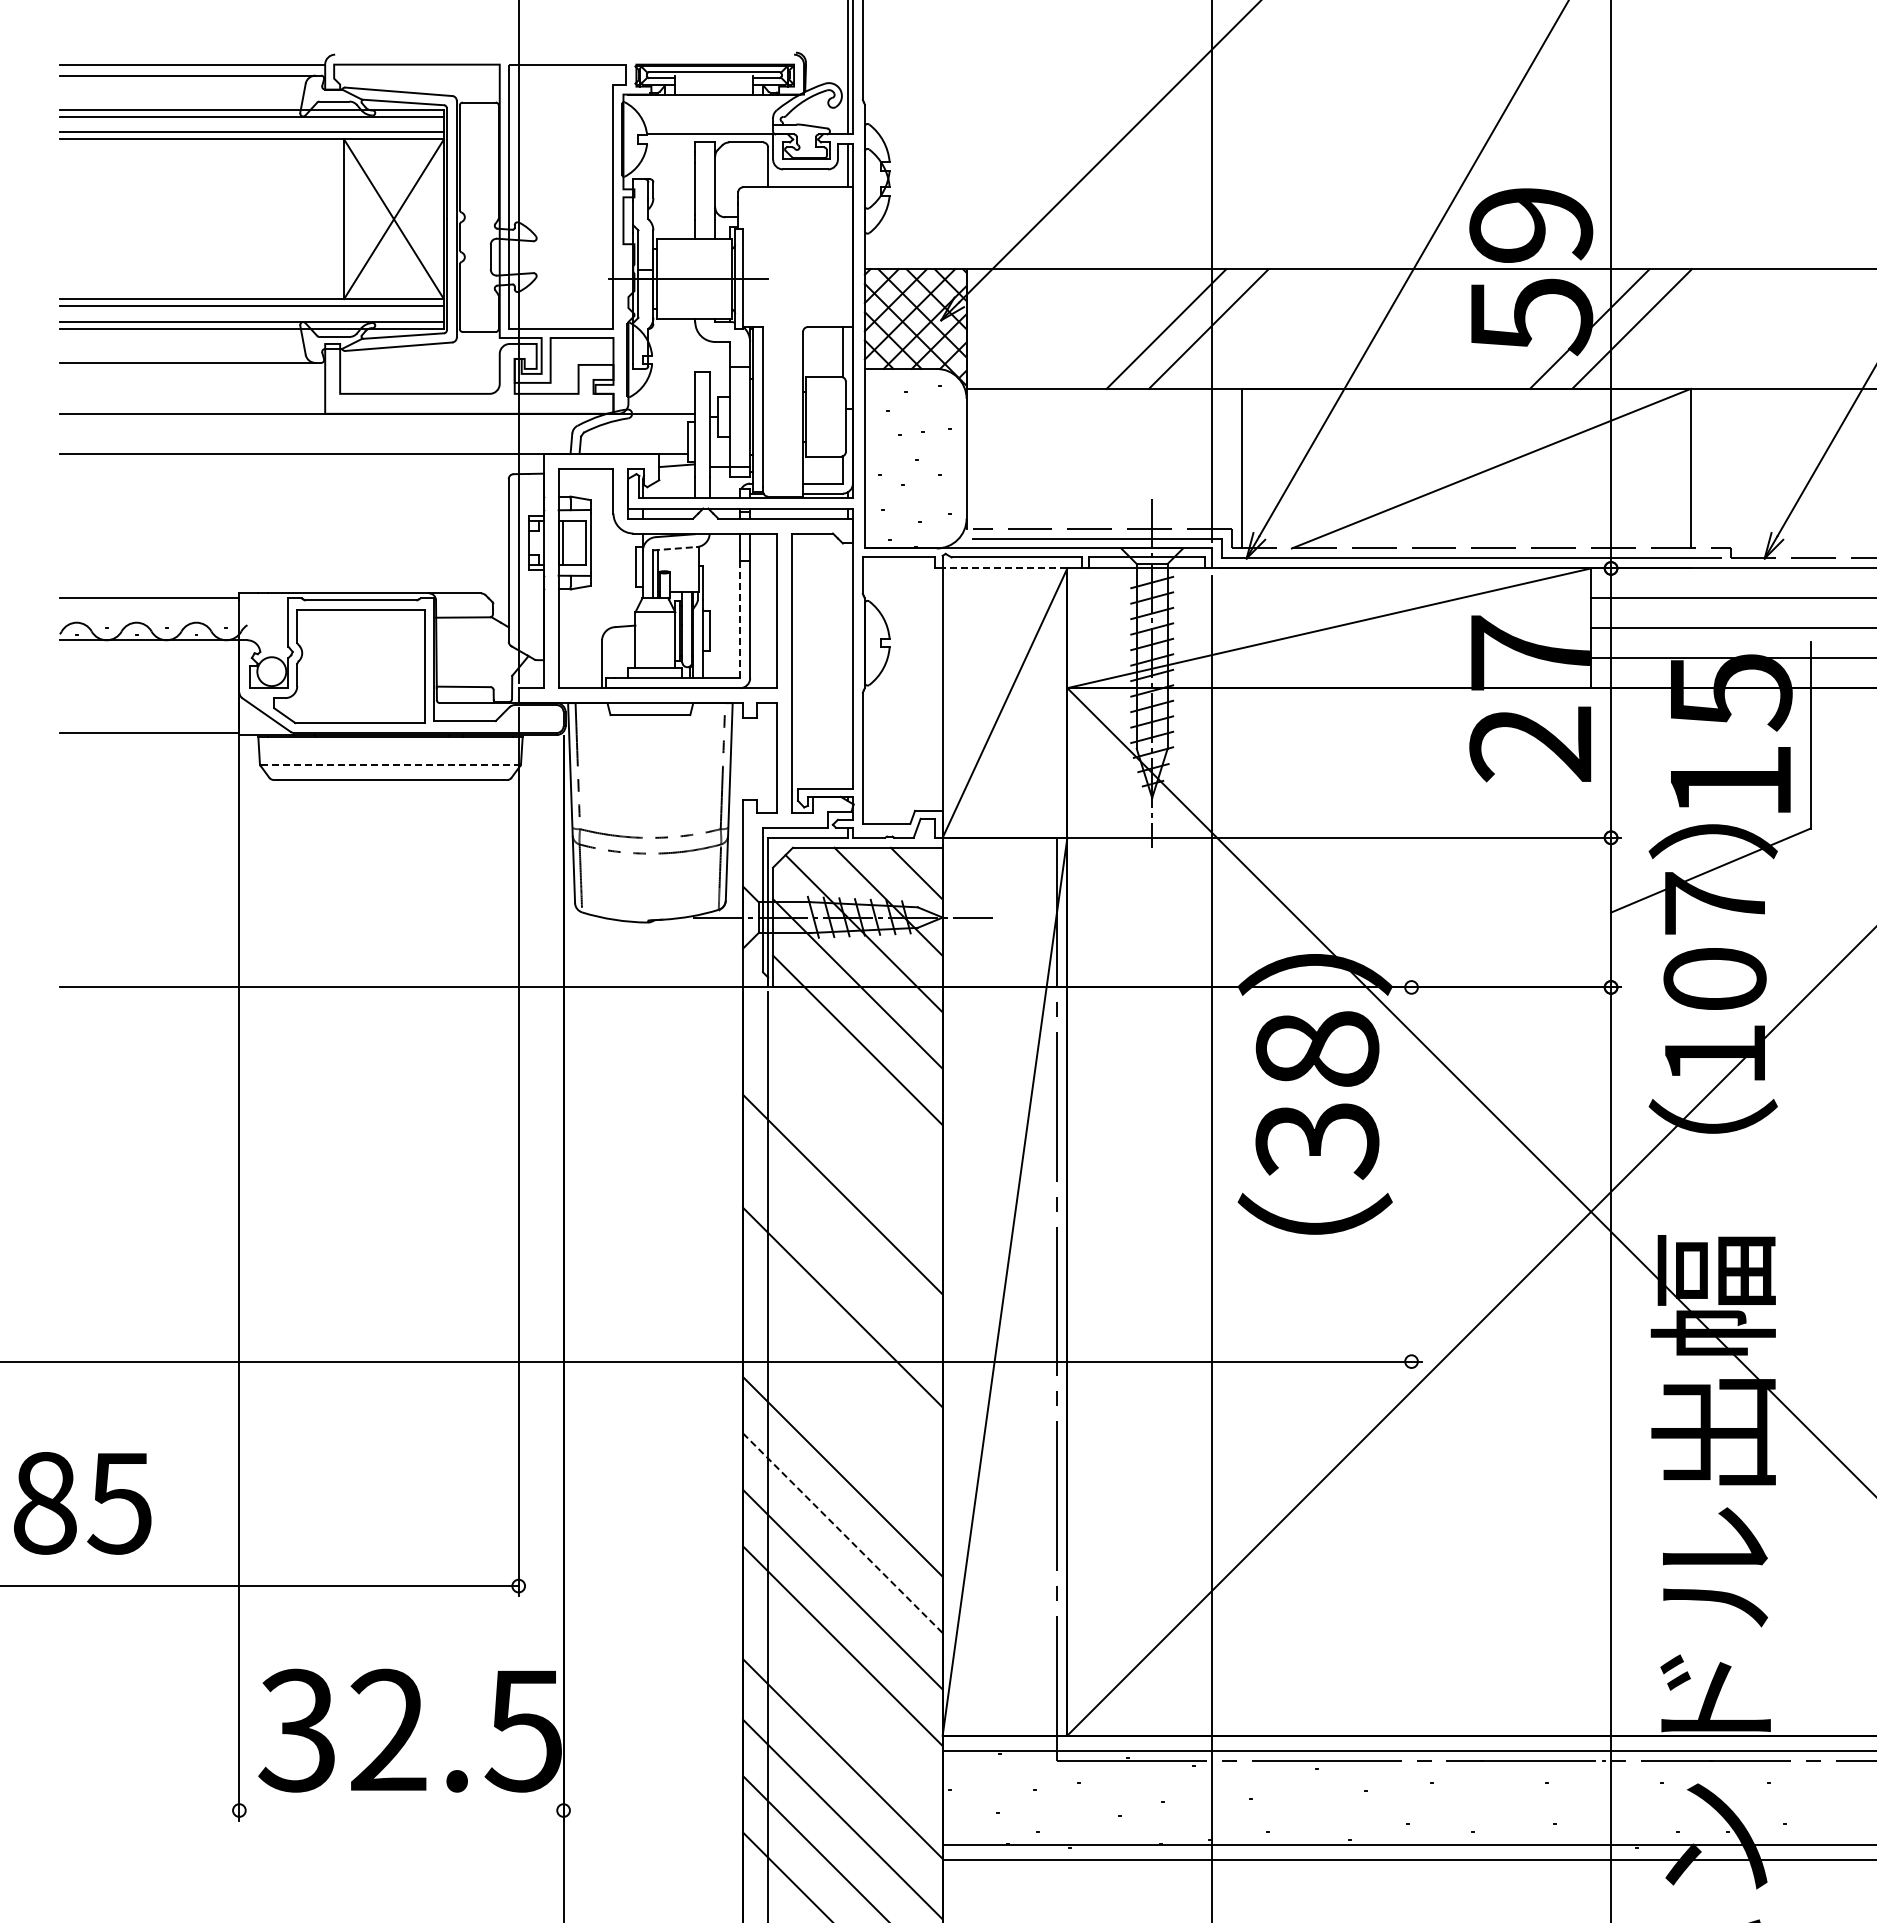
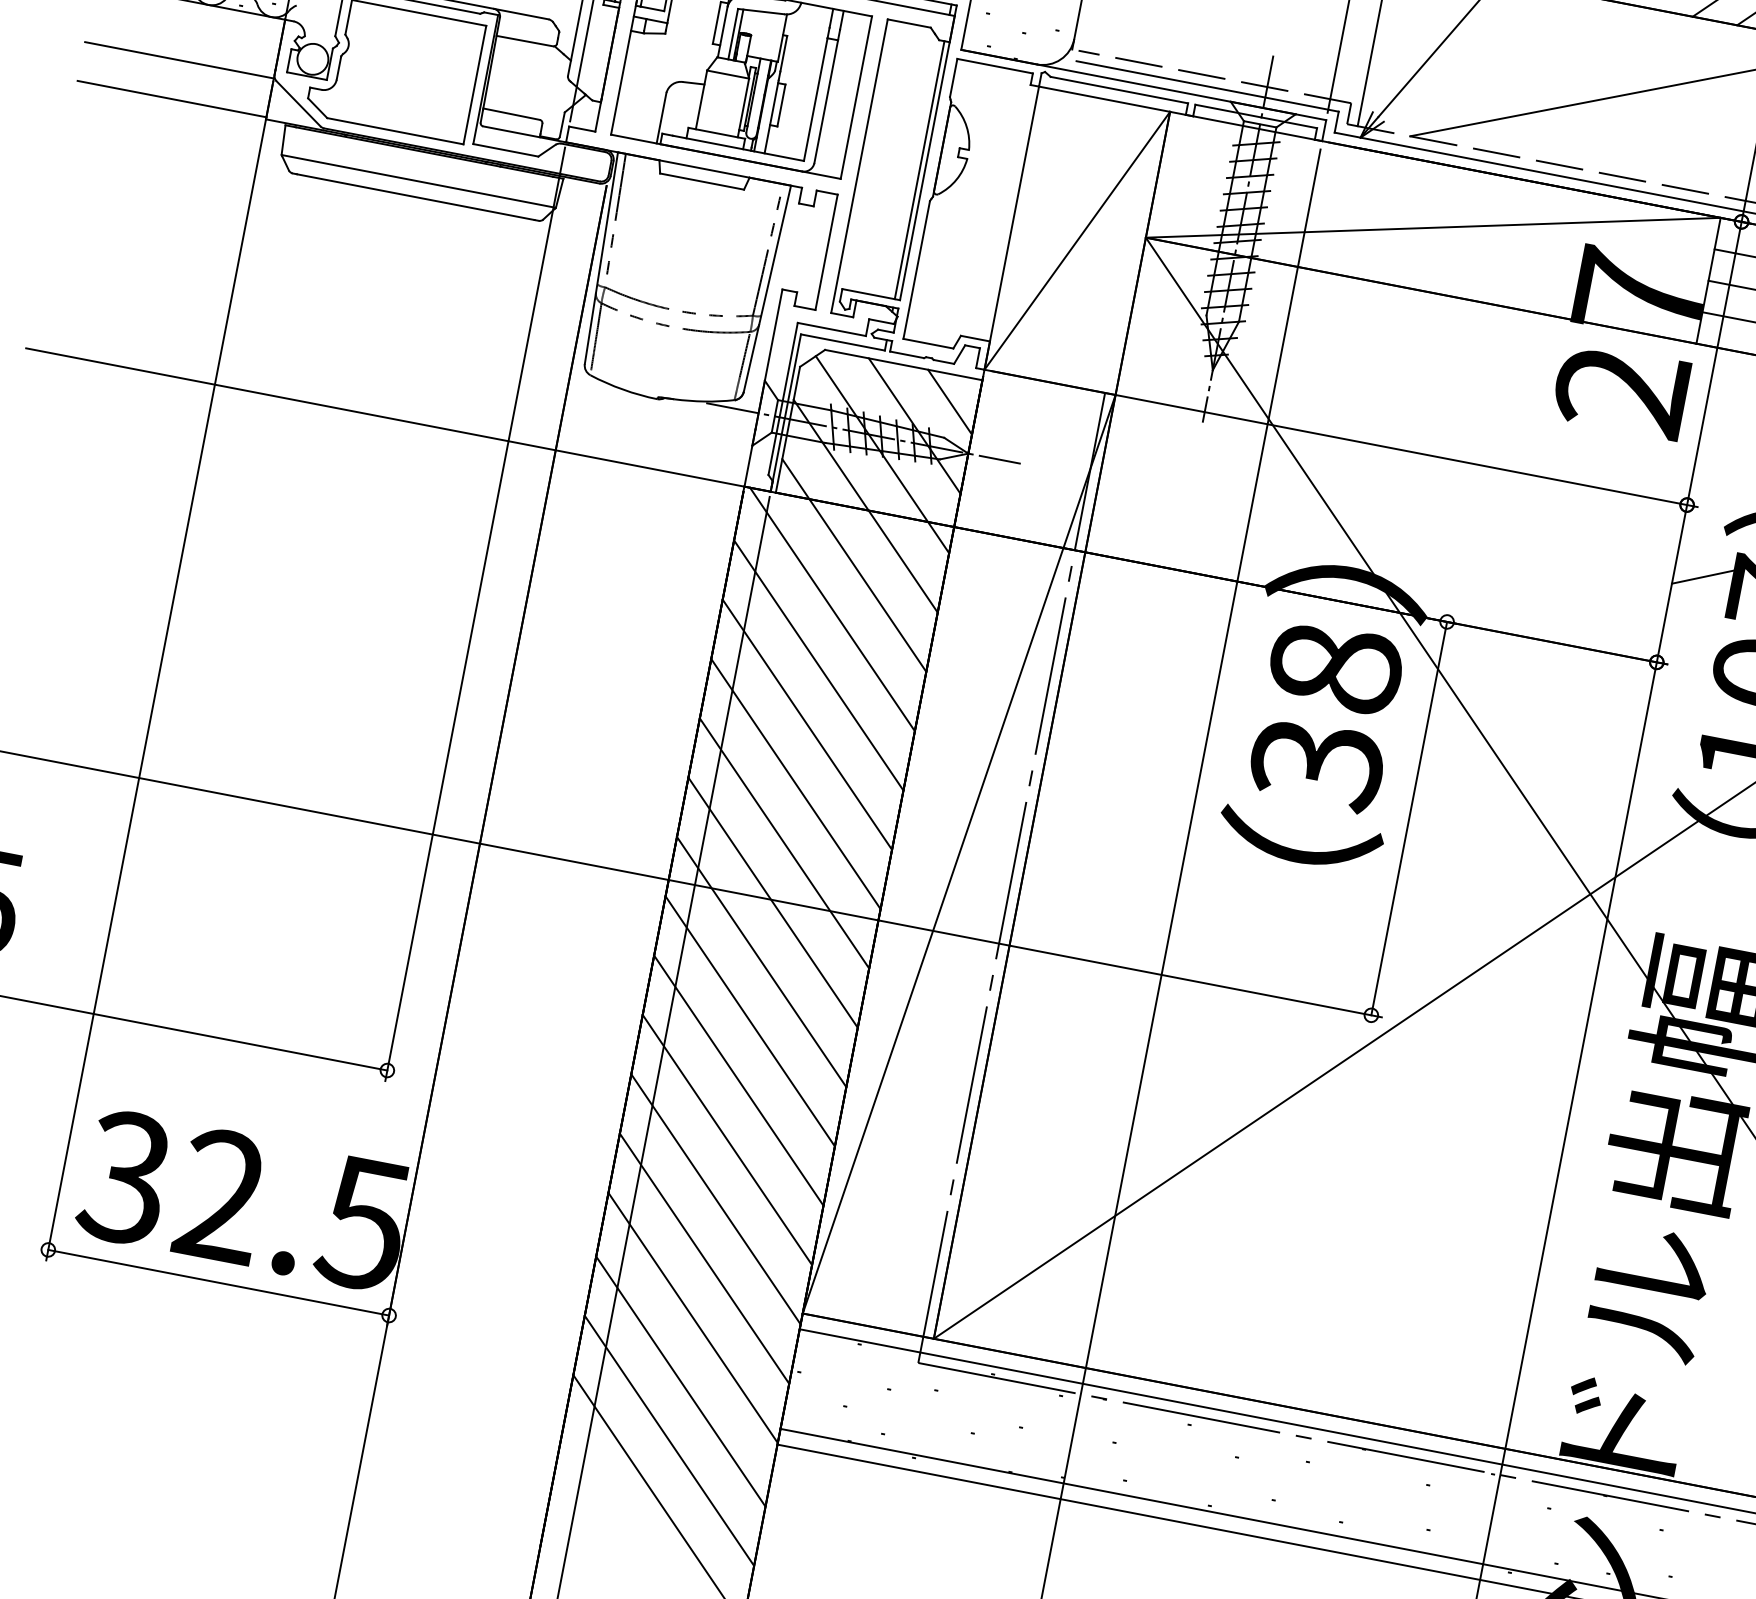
line: (674, 548) -> (761, 11), dashed -> solid
line: (1004, 568) -> (1103, 99), dashed -> solid
line: (740, 620) -> (815, 100), dashed -> solid
line: (847, 665) -> (919, 169), added
line: (149, 696) -> (179, 60), added
line: (389, 764) -> (417, 180), dashed -> solid
line: (845, 1084) -> (832, 609), added
line: (842, 1138) -> (818, 665), added
line: (1411, 1174) -> (1409, 818), added
line: (842, 1250) -> (795, 783), added
line: (842, 1363) -> (772, 902), added
line: (842, 1420) -> (761, 962), added
line: (843, 1533) -> (739, 1080), dashed -> solid
line: (842, 1702) -> (704, 1258), added
line: (401, 1810) -> (218, 1282), added

